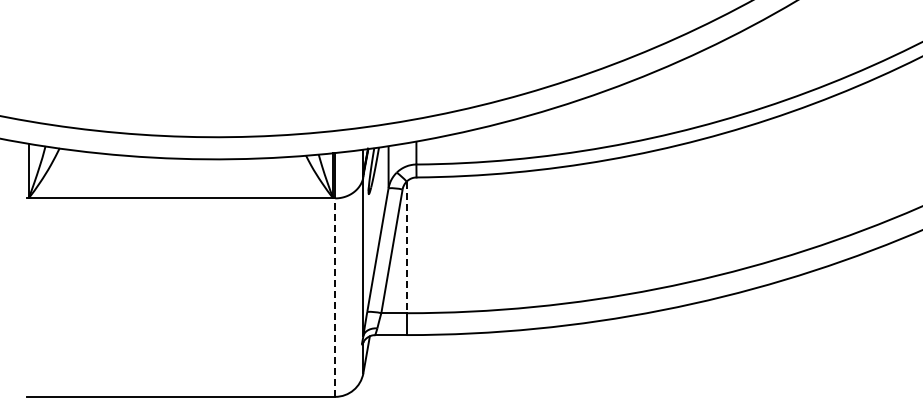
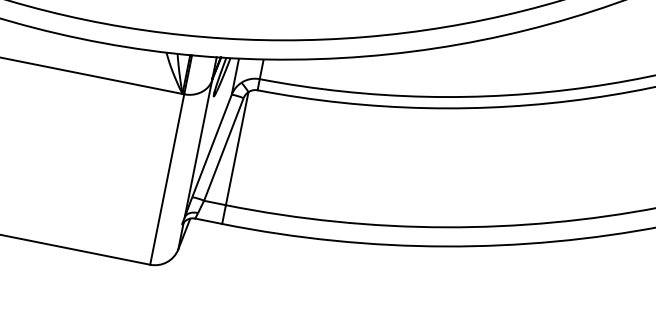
line: (406, 247) -> (237, 148), dashed -> solid
line: (335, 297) -> (167, 179), dashed -> solid

